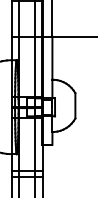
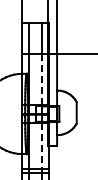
line: (35, 66) -> (42, 79), solid -> dashed
line: (35, 144) -> (42, 145), solid -> dashed

